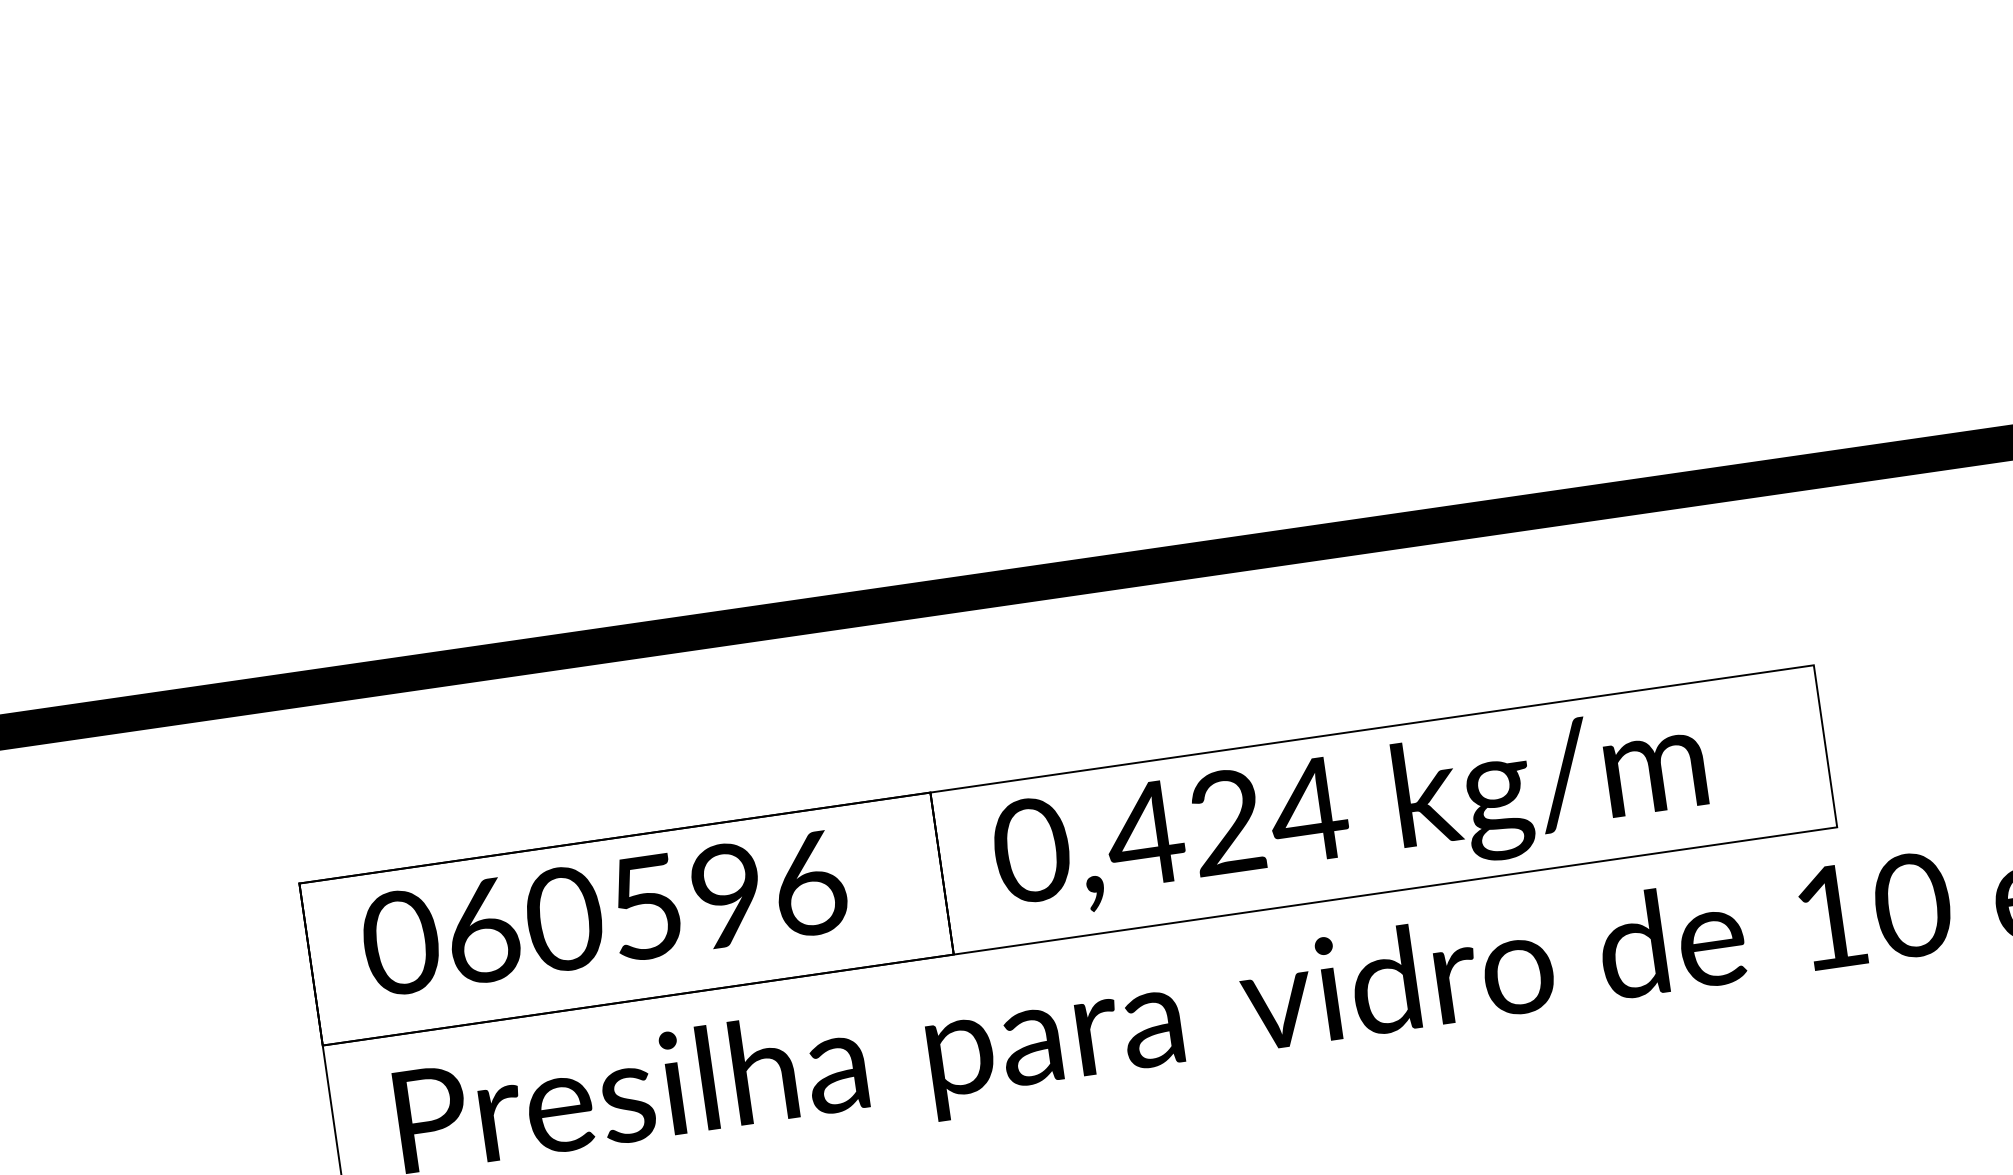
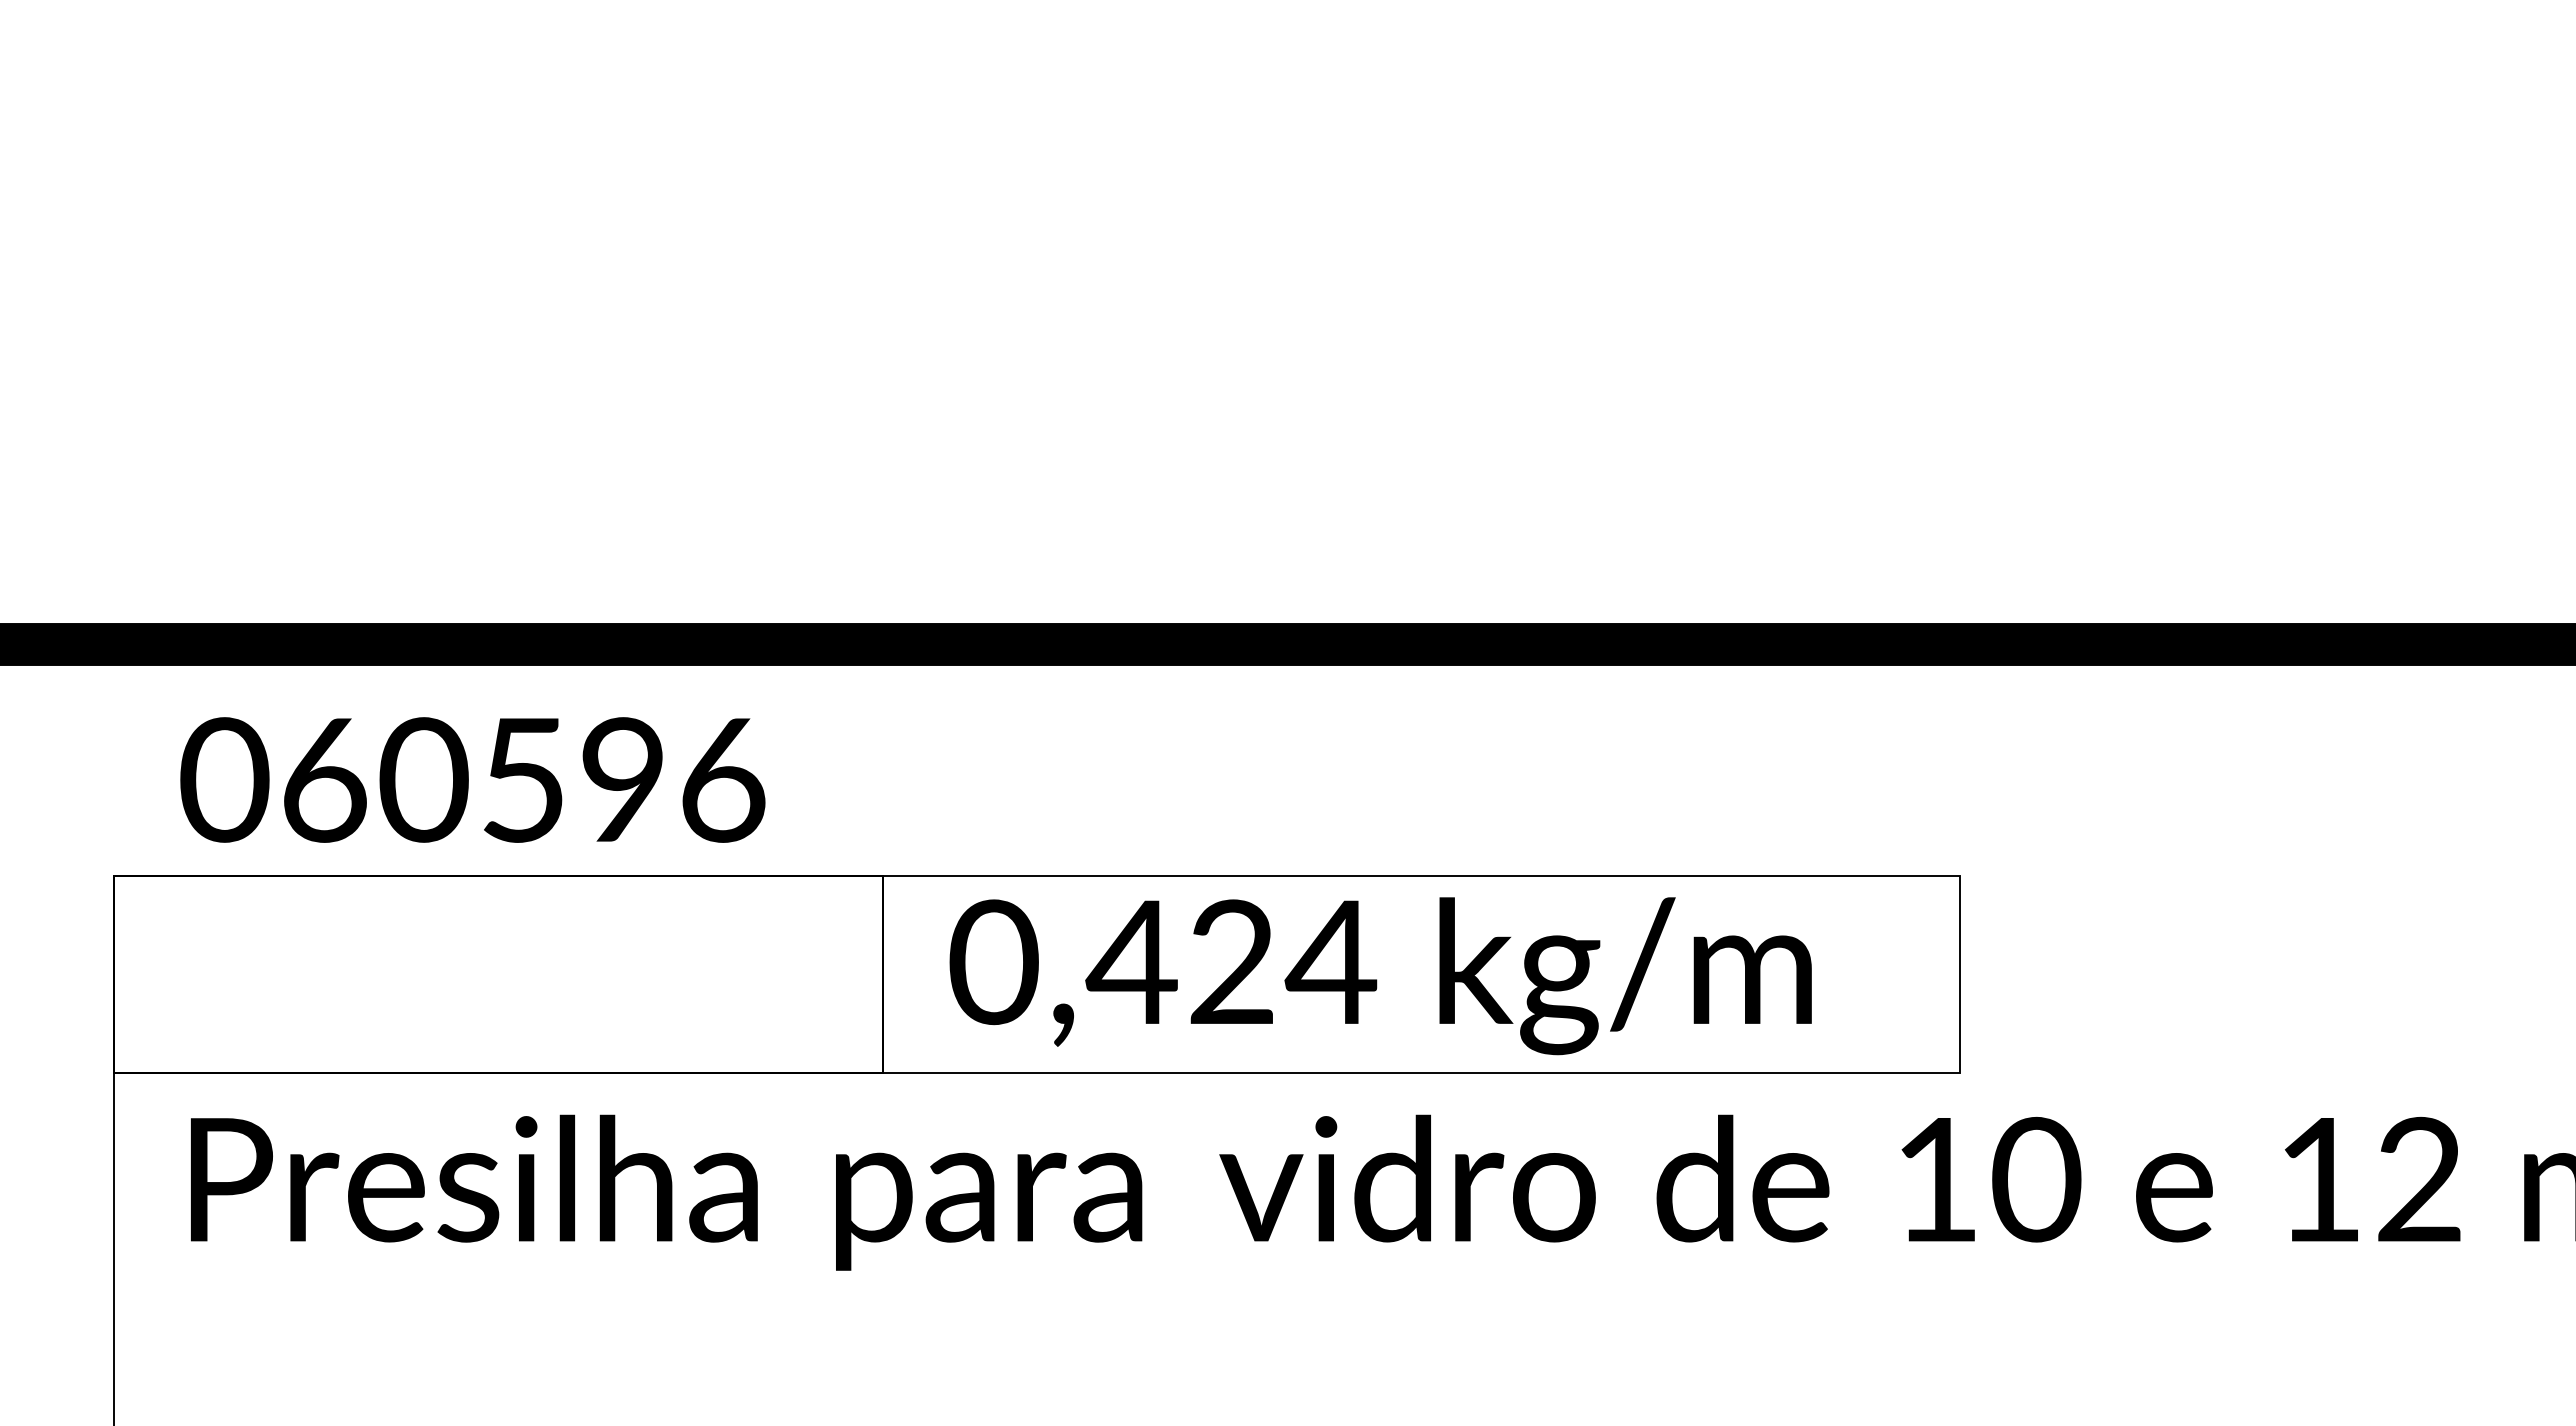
text: (604, 912) -> (472, 779), moved

